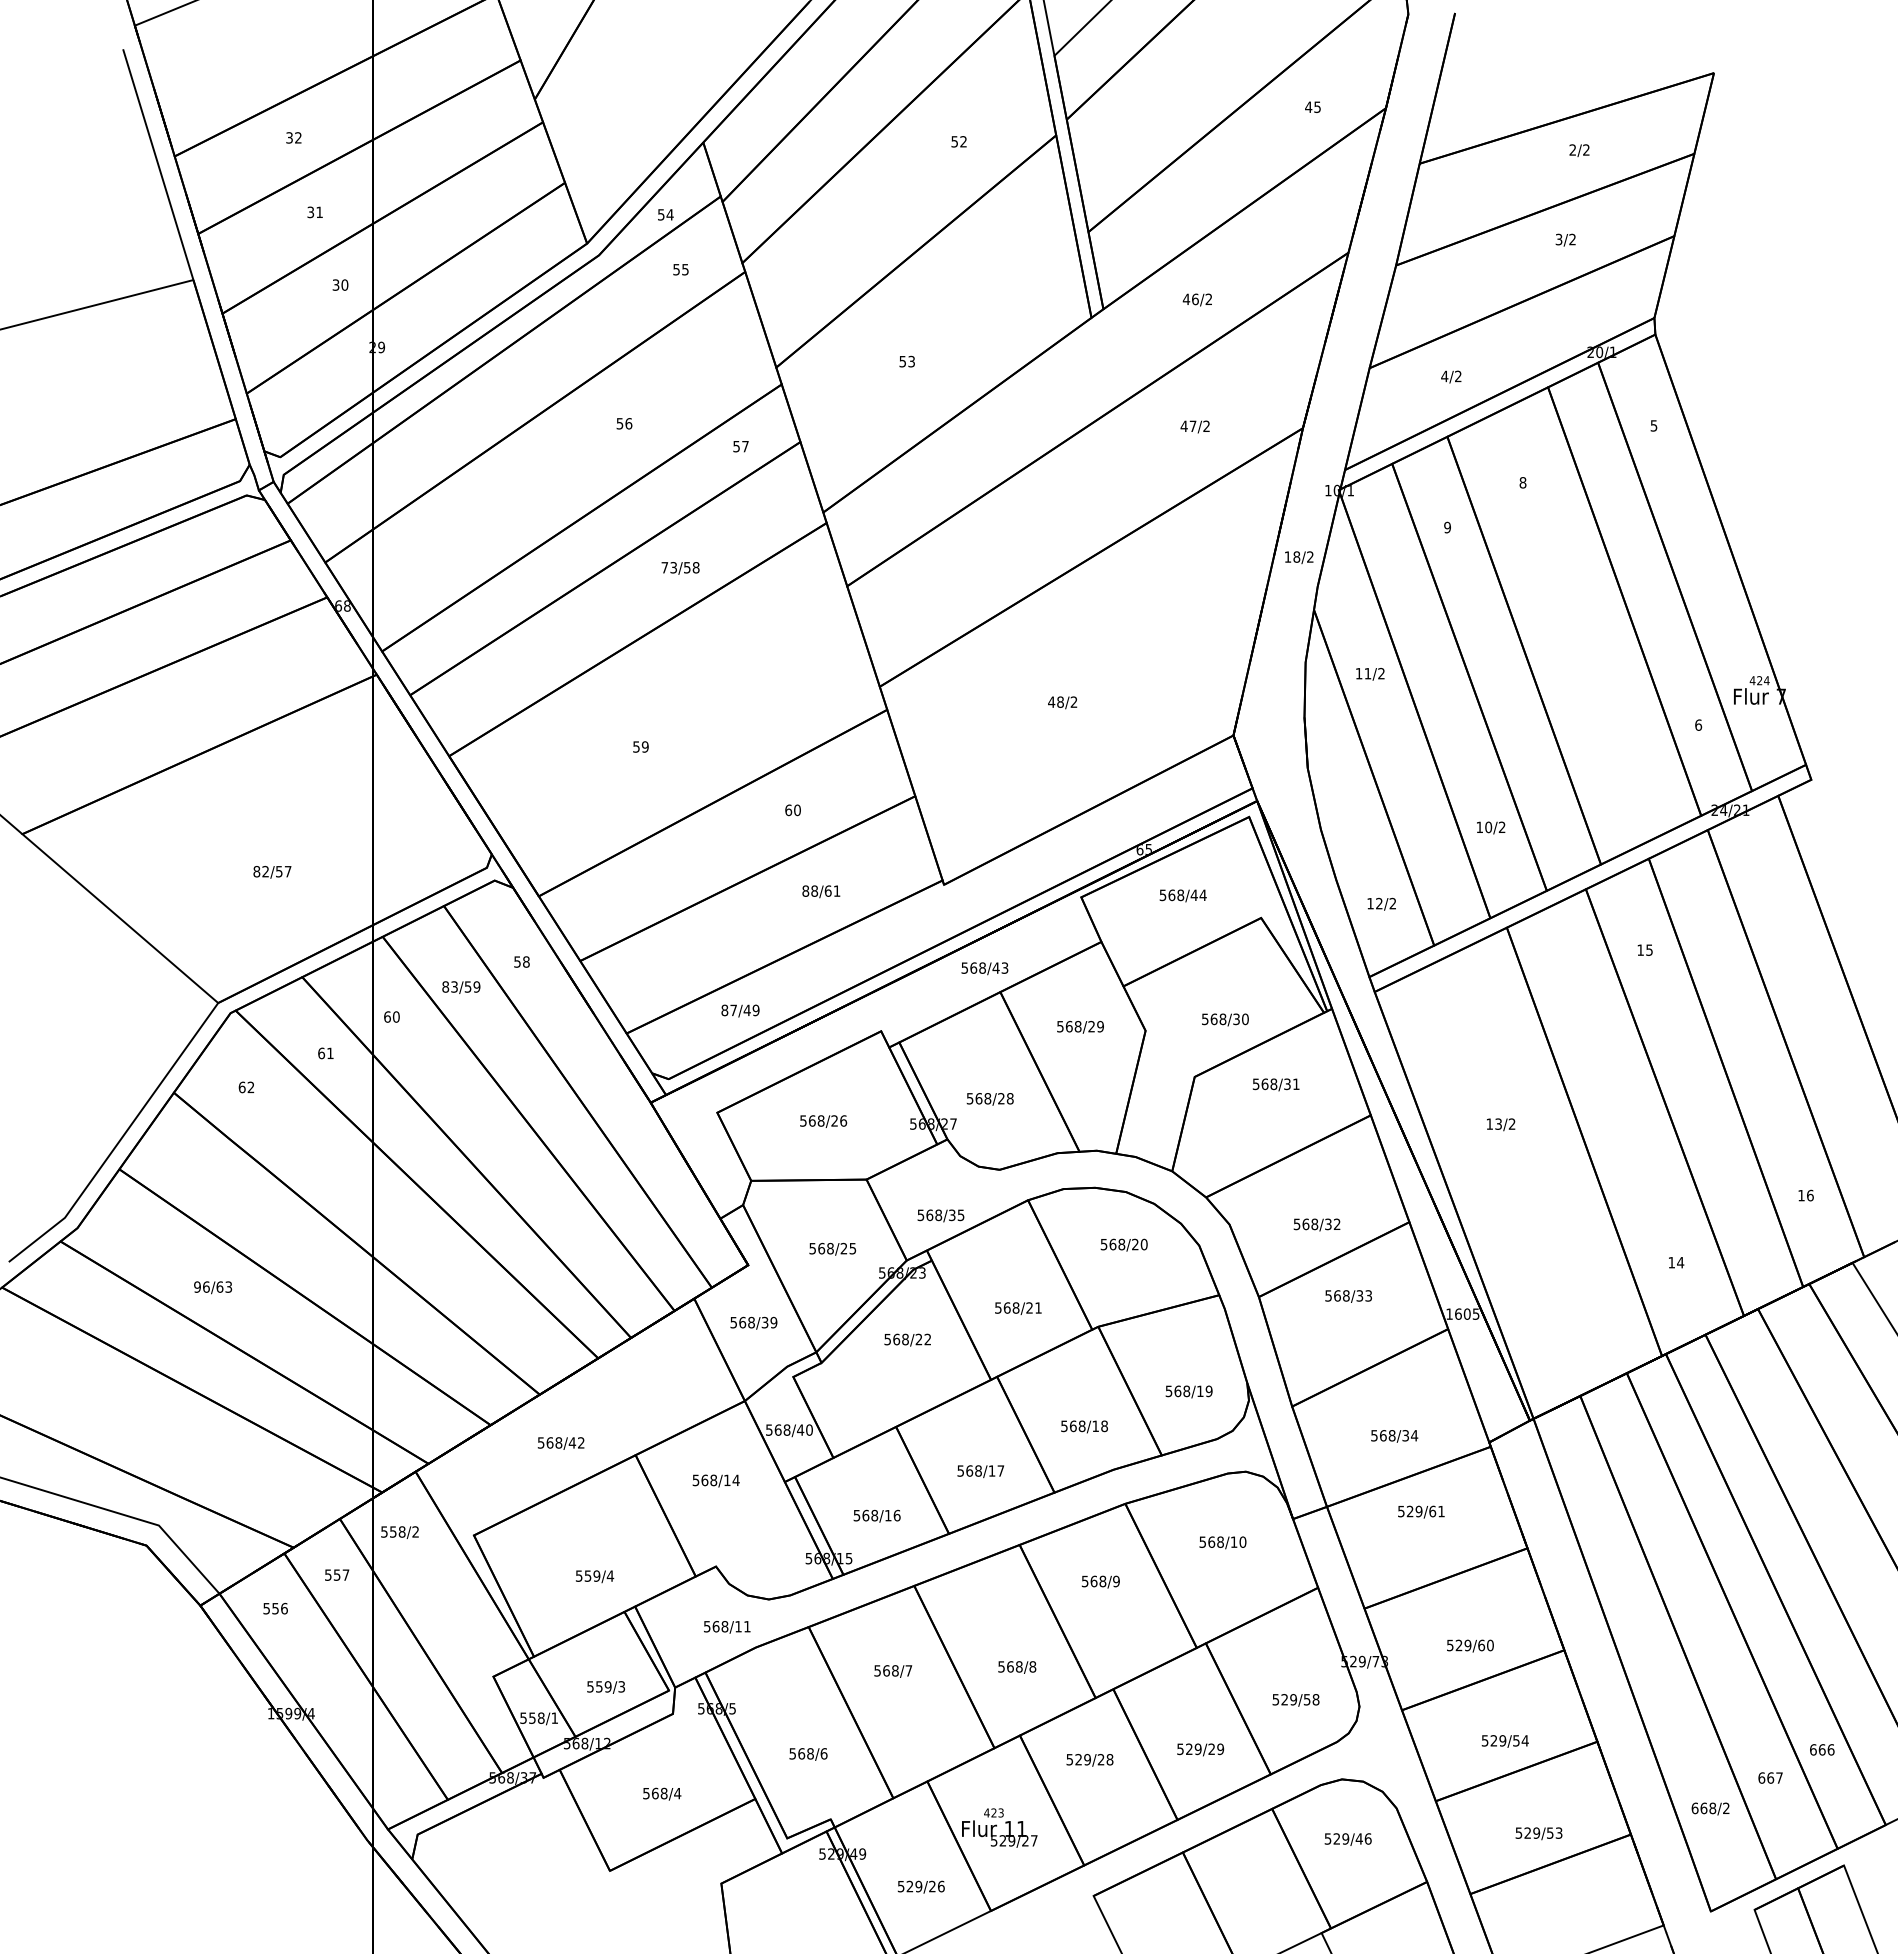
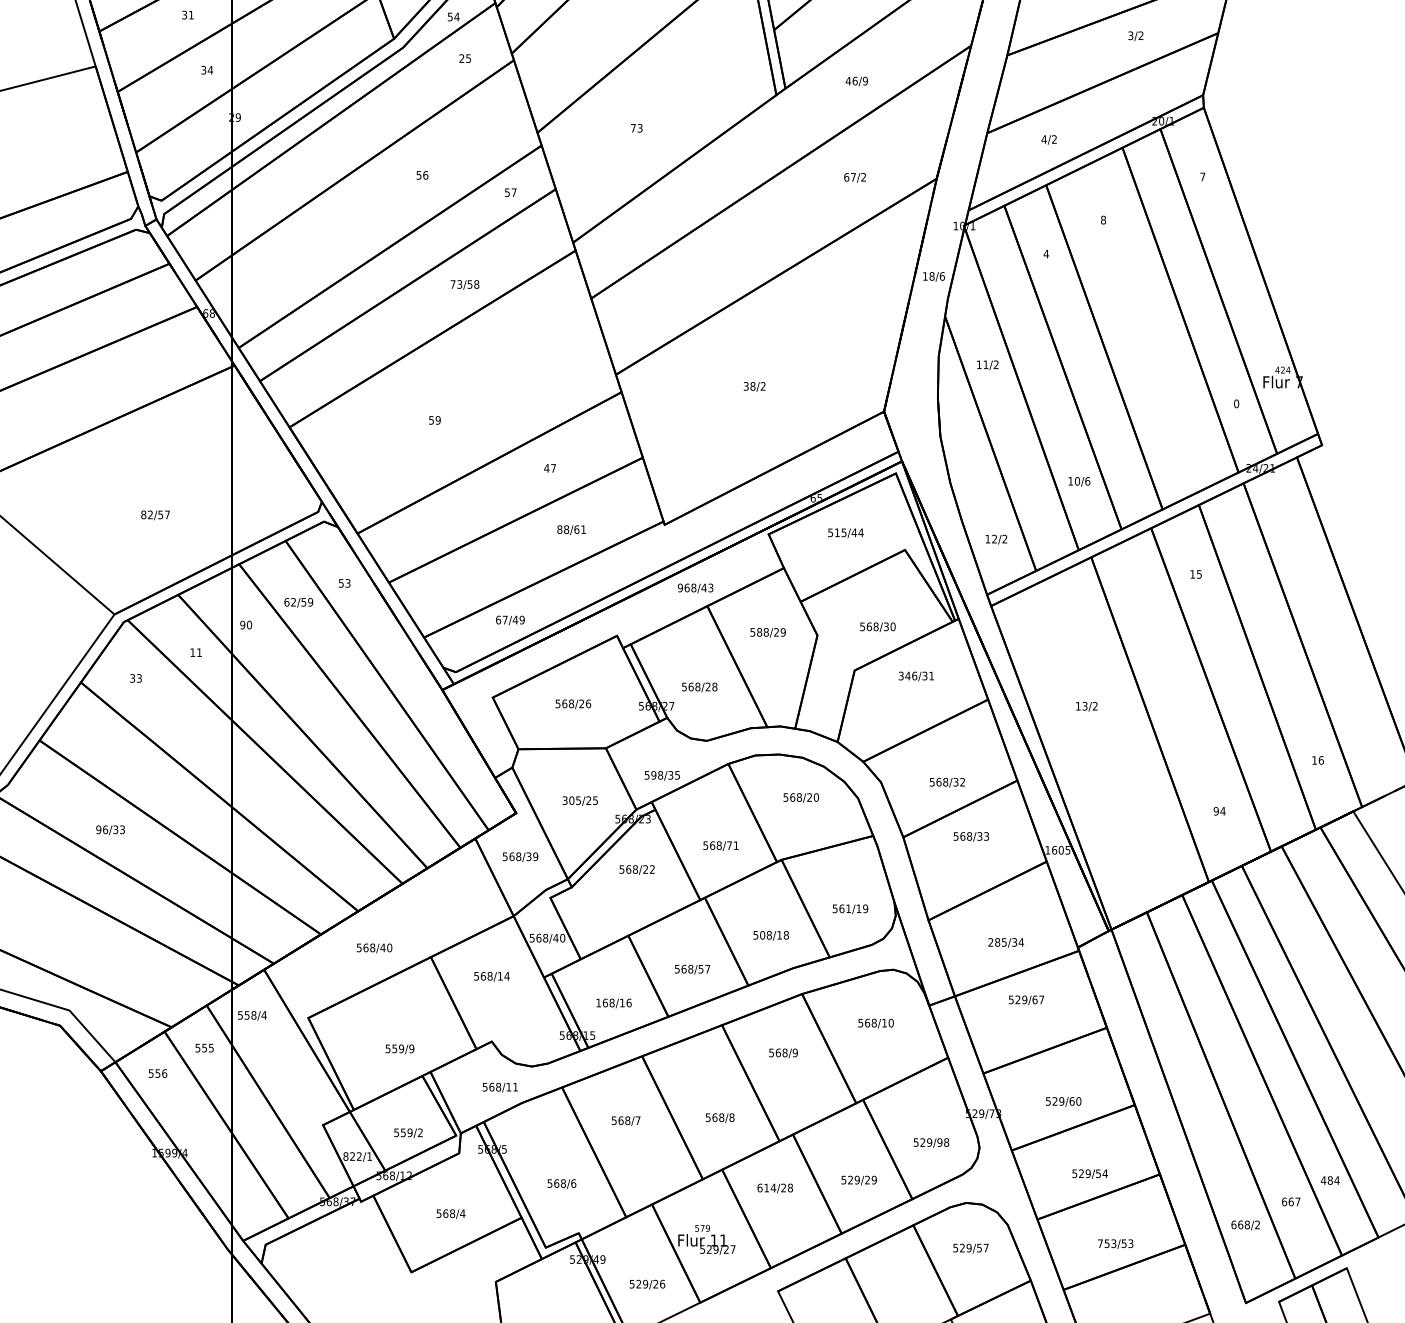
text: (676, 269) -> (461, 58), 55 -> 25
text: (344, 284) -> (210, 69), 30 -> 34
text: (1208, 299) -> (865, 81), 46/2 -> 46/9
text: (902, 361) -> (633, 128), 53 -> 73
text: (1653, 425) -> (1202, 176), 5 -> 7
text: (1183, 426) -> (846, 177), 47/2 -> 67/2
text: (1447, 527) -> (1046, 254), 9 -> 4
text: (1310, 556) -> (942, 275), 18/2 -> 18/6
text: (1051, 701) -> (746, 385), 48/2 -> 38/2
text: (1698, 724) -> (1236, 403), 6 -> 0
text: (792, 810) -> (549, 468), 60 -> 47
text: (1501, 827) -> (1087, 481), 10/2 -> 10/6
text: (1176, 895) -> (840, 532), 568/44 -> 515/44
text: (526, 961) -> (348, 582), 58 -> 53
text: (964, 967) -> (680, 587), 568/43 -> 968/43
text: (449, 986) -> (289, 601), 83/59 -> 62/59
text: (724, 1009) -> (498, 619), 87/49 -> 67/49
text: (387, 1016) -> (242, 624), 60 -> 90
text: (1068, 1026) -> (759, 632), 568/29 -> 588/29
text: (321, 1053) -> (192, 652), 61 -> 11
text: (1265, 1084) -> (908, 676), 568/31 -> 346/31
text: (246, 1087) -> (135, 678), 62 -> 33
text: (929, 1215) -> (653, 775), 568/35 -> 598/35
text: (821, 1248) -> (571, 800), 568/25 -> 305/25
text: (1671, 1262) -> (1216, 811), 14 -> 94
text: (219, 1286) -> (115, 829), 96/63 -> 96/33
text: (1029, 1307) -> (729, 845), 568/21 -> 568/71
text: (1186, 1391) -> (848, 908), 568/19 -> 561/19
text: (1073, 1425) -> (762, 934), 568/18 -> 508/18
text: (1383, 1435) -> (997, 942), 568/34 -> 285/34
text: (580, 1442) -> (389, 947), 568/42 -> 568/40
text: (991, 1470) -> (700, 968), 568/17 -> 568/57
text: (1441, 1511) -> (1041, 999), 529/61 -> 529/67
text: (856, 1515) -> (598, 1002), 568/16 -> 168/16
text: (415, 1531) -> (264, 1015), 558/2 -> 558/4
text: (345, 1574) -> (210, 1047), 557 -> 555
text: (610, 1575) -> (411, 1048), 559/4 -> 559/9
text: (621, 1686) -> (420, 1132), 559/3 -> 559/2
text: (1306, 1699) -> (939, 1142), 529/58 -> 529/98
text: (532, 1717) -> (352, 1156), 558/1 -> 822/1
text: (1821, 1749) -> (1329, 1180), 666 -> 484
text: (1078, 1759) -> (766, 1187), 529/28 -> 614/28
text: (993, 1812) -> (702, 1228), 423 -> 579
text: (1527, 1832) -> (1106, 1243), 529/53 -> 753/53
text: (1363, 1838) -> (982, 1247), 529/46 -> 529/57

